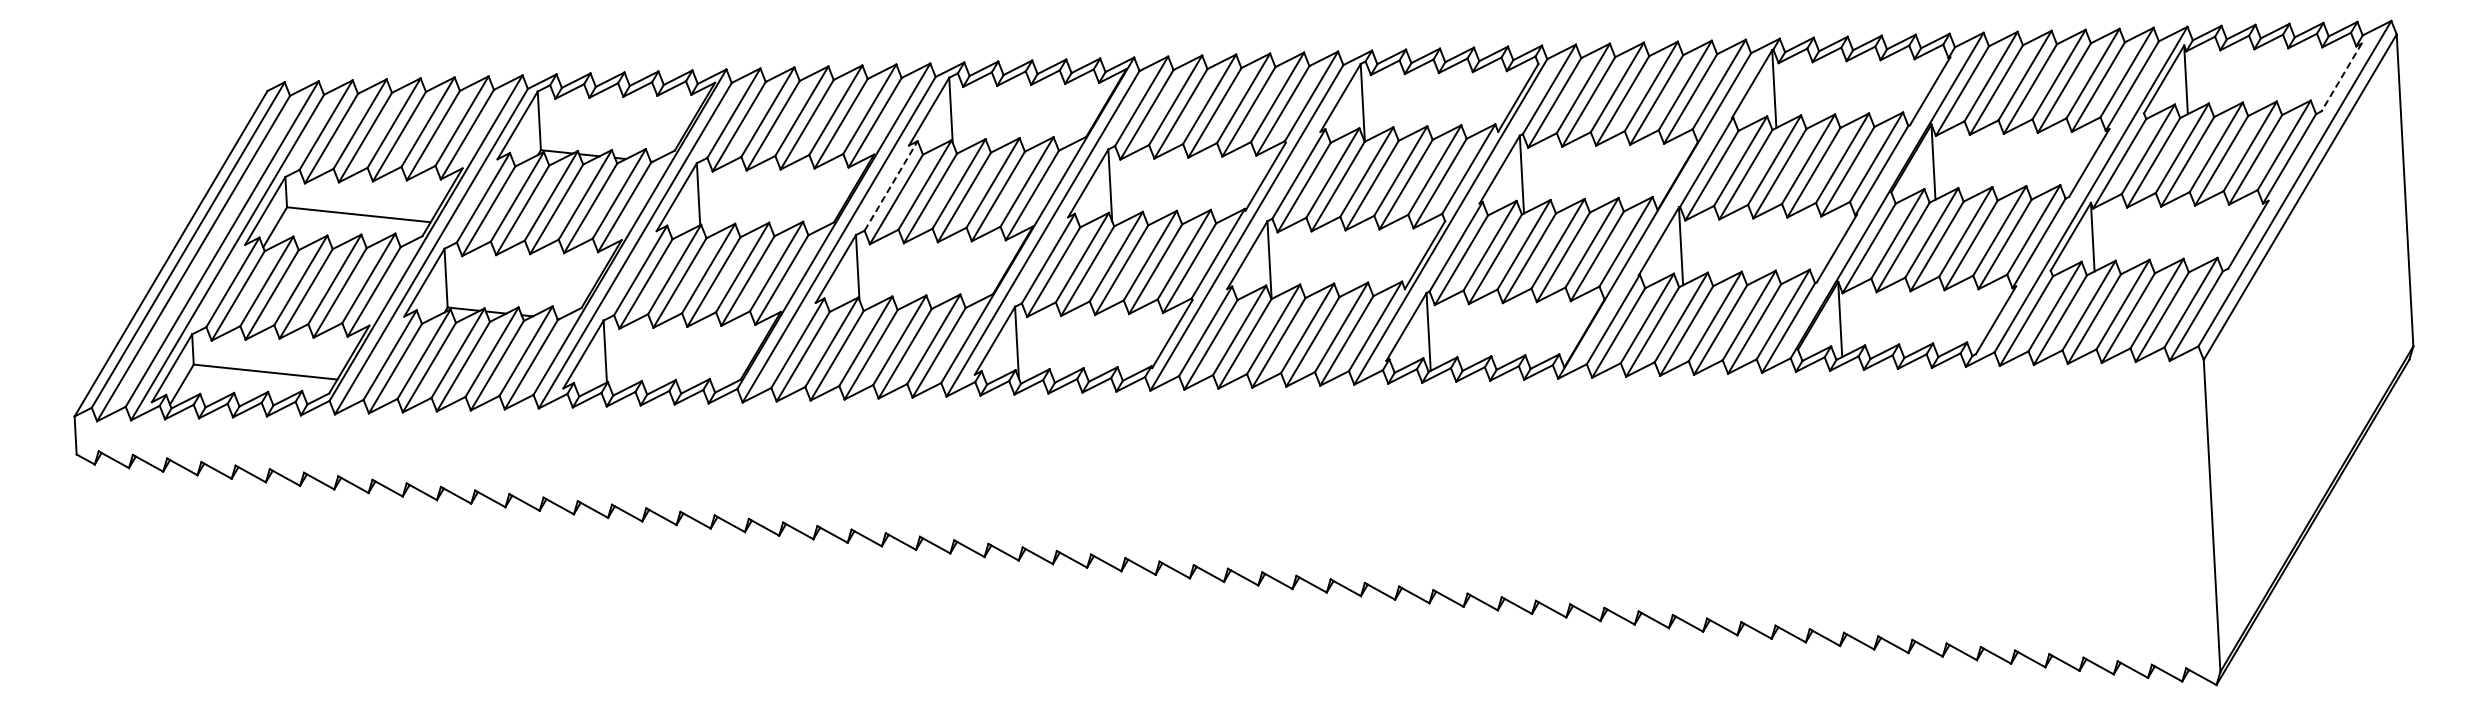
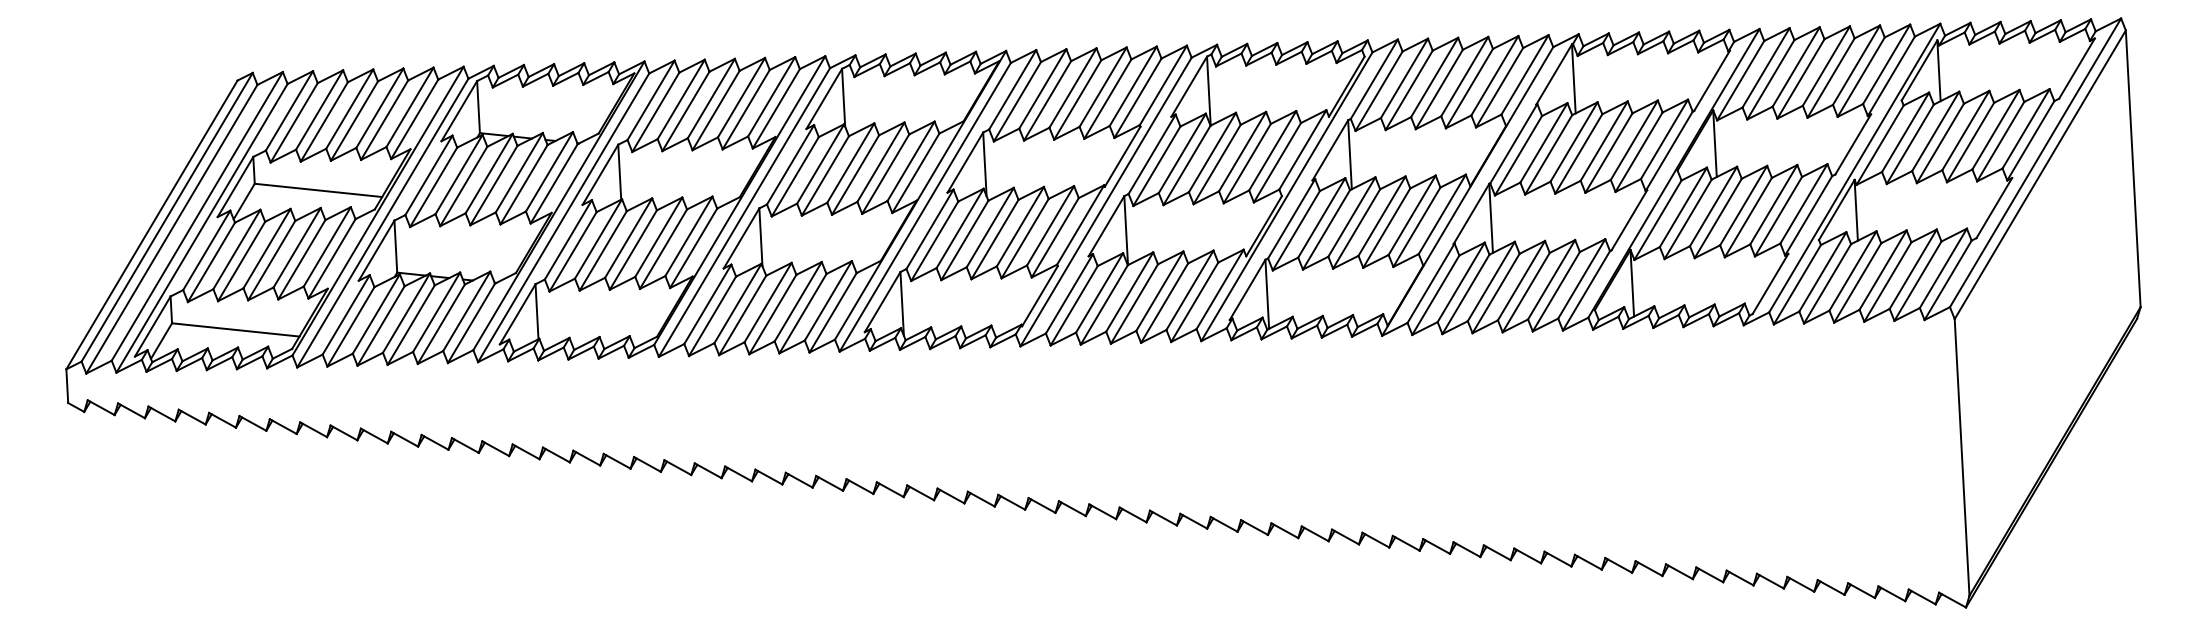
line: (2341, 77) -> (2076, 68), dashed -> solid
line: (891, 185) -> (790, 164), dashed -> solid

